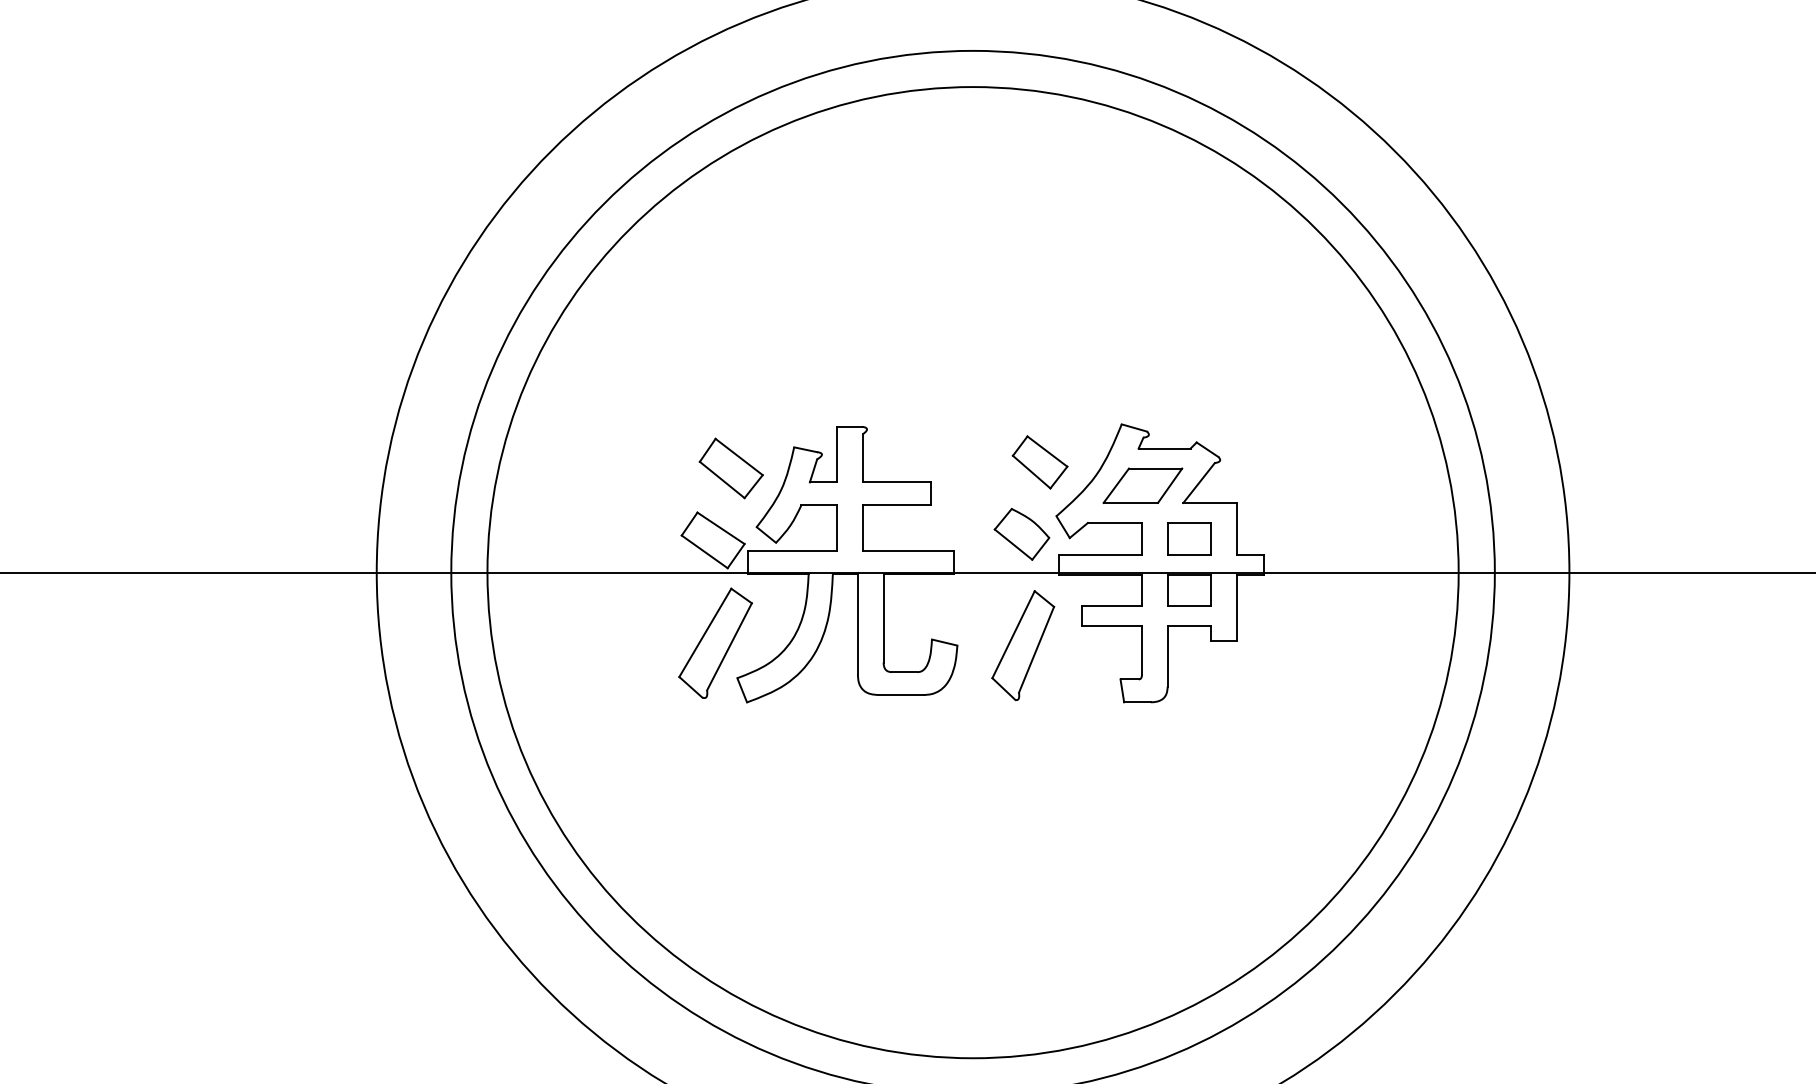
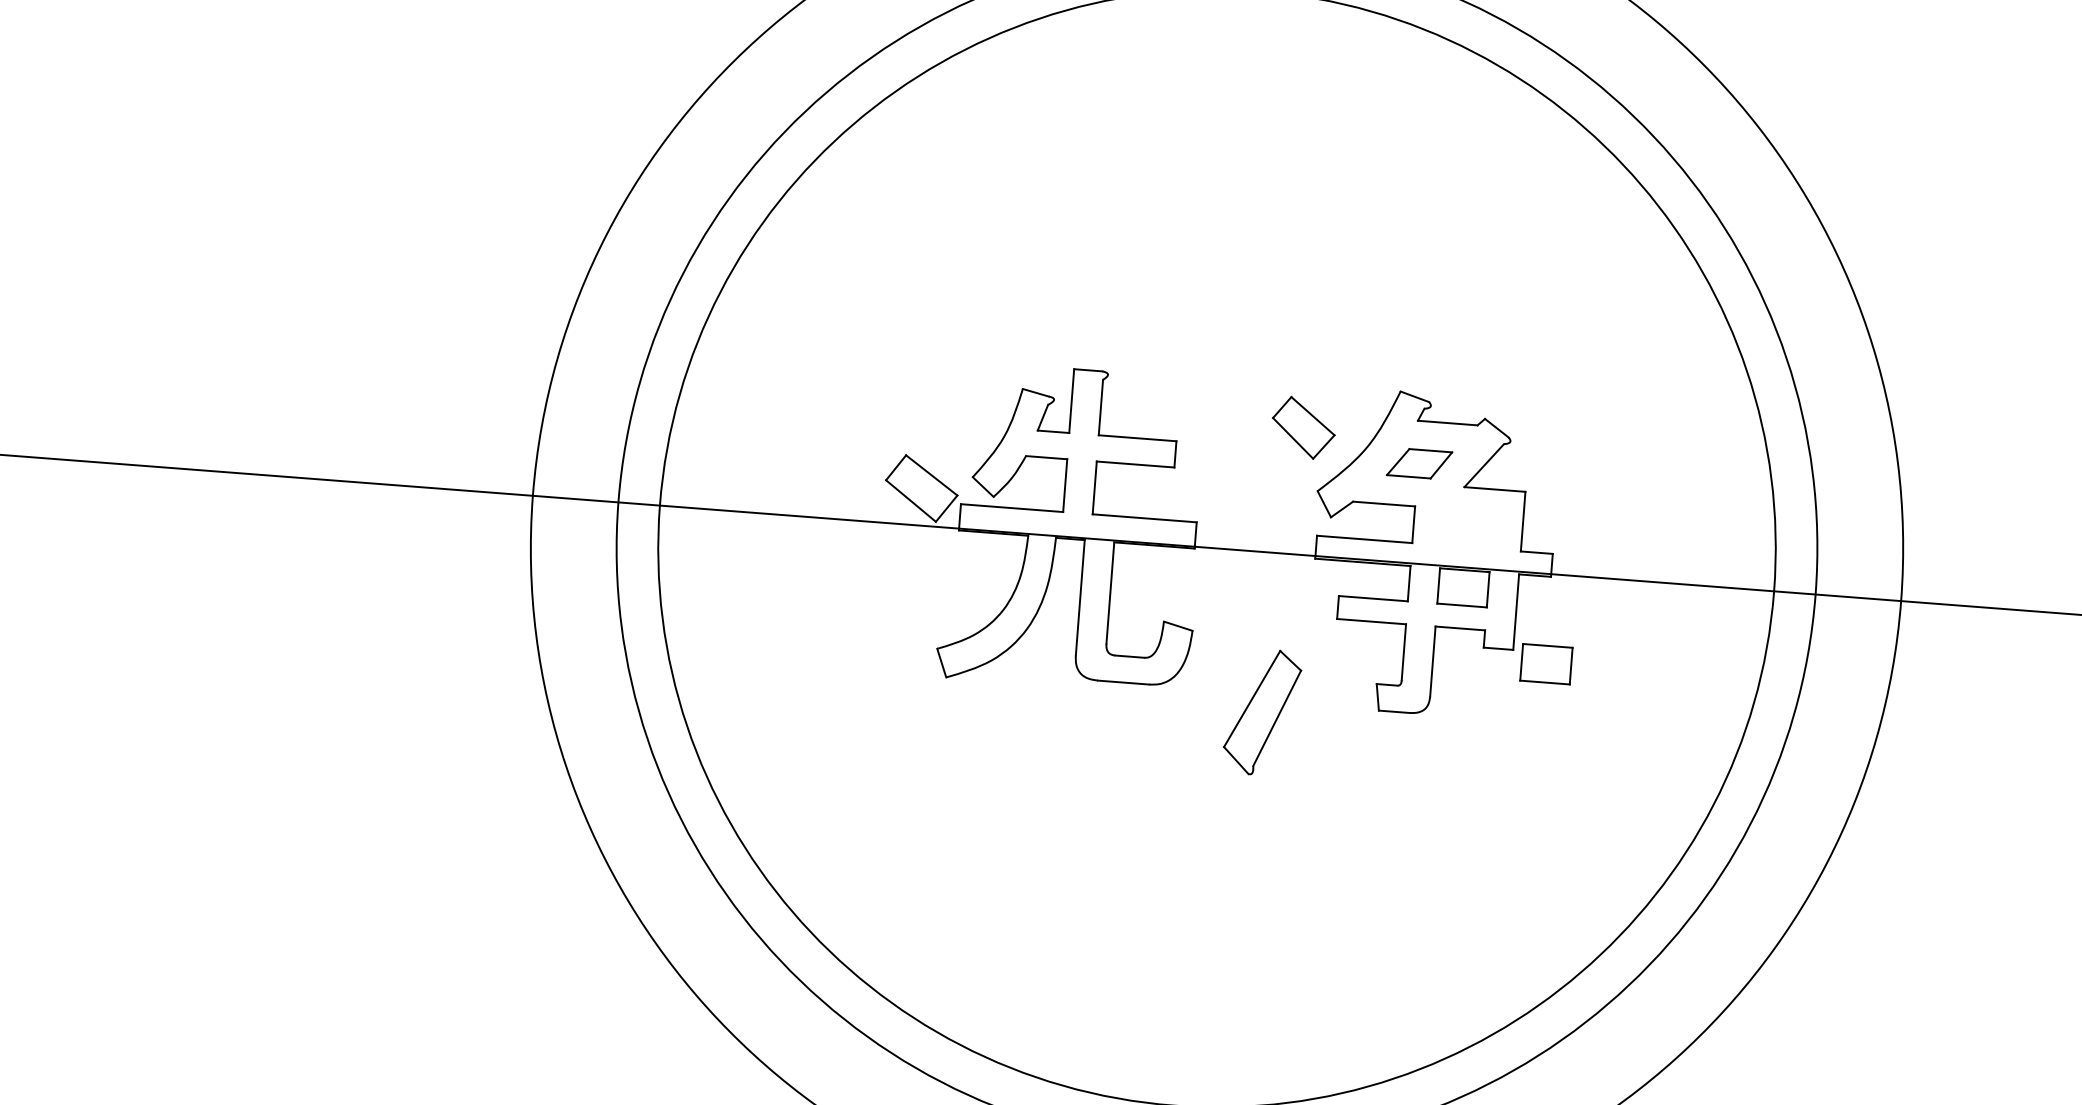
part: (730, 468) -> (947, 407), removed
part: (1142, 485) -> (1419, 463), size x0.7
part: (1021, 533) -> (1276, 507), removed
part: (1189, 538) -> (1546, 663), moved
part: (715, 642) -> (915, 605), removed
part: (1023, 645) -> (1262, 712), moved

